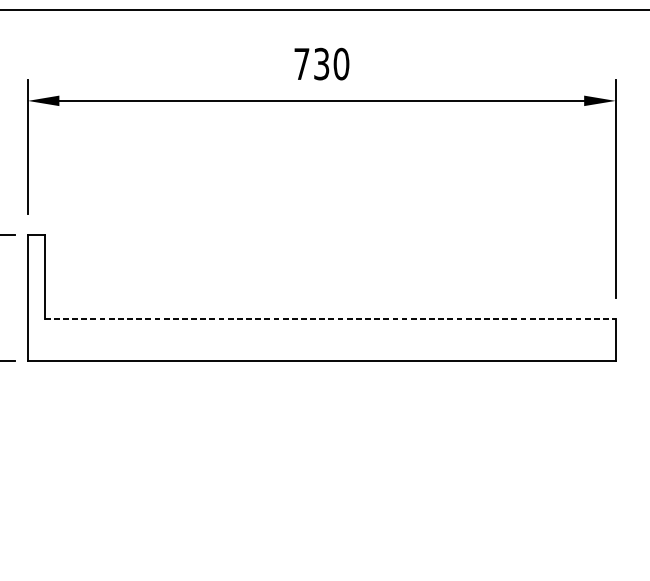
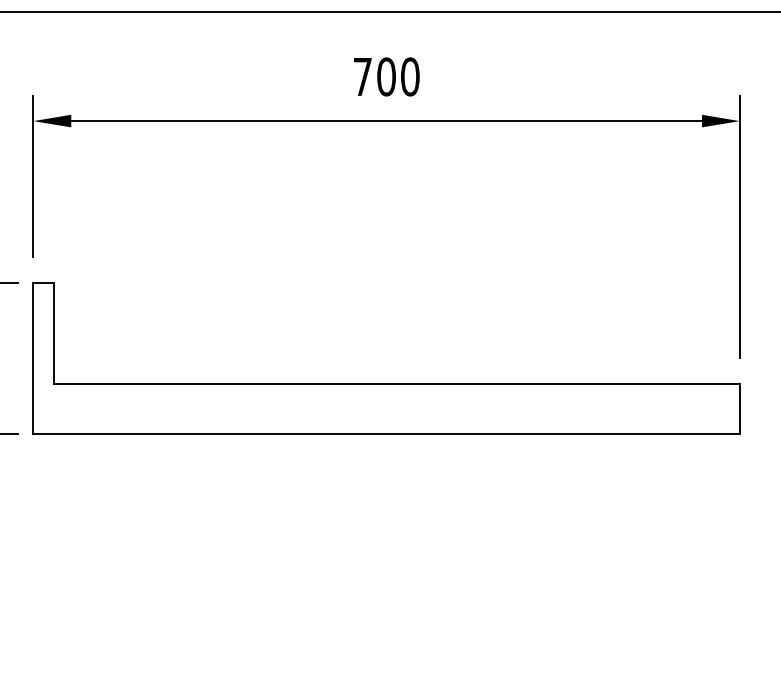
text: (321, 63) -> (386, 76), 730 -> 700
line: (330, 319) -> (397, 383), dashed -> solid

